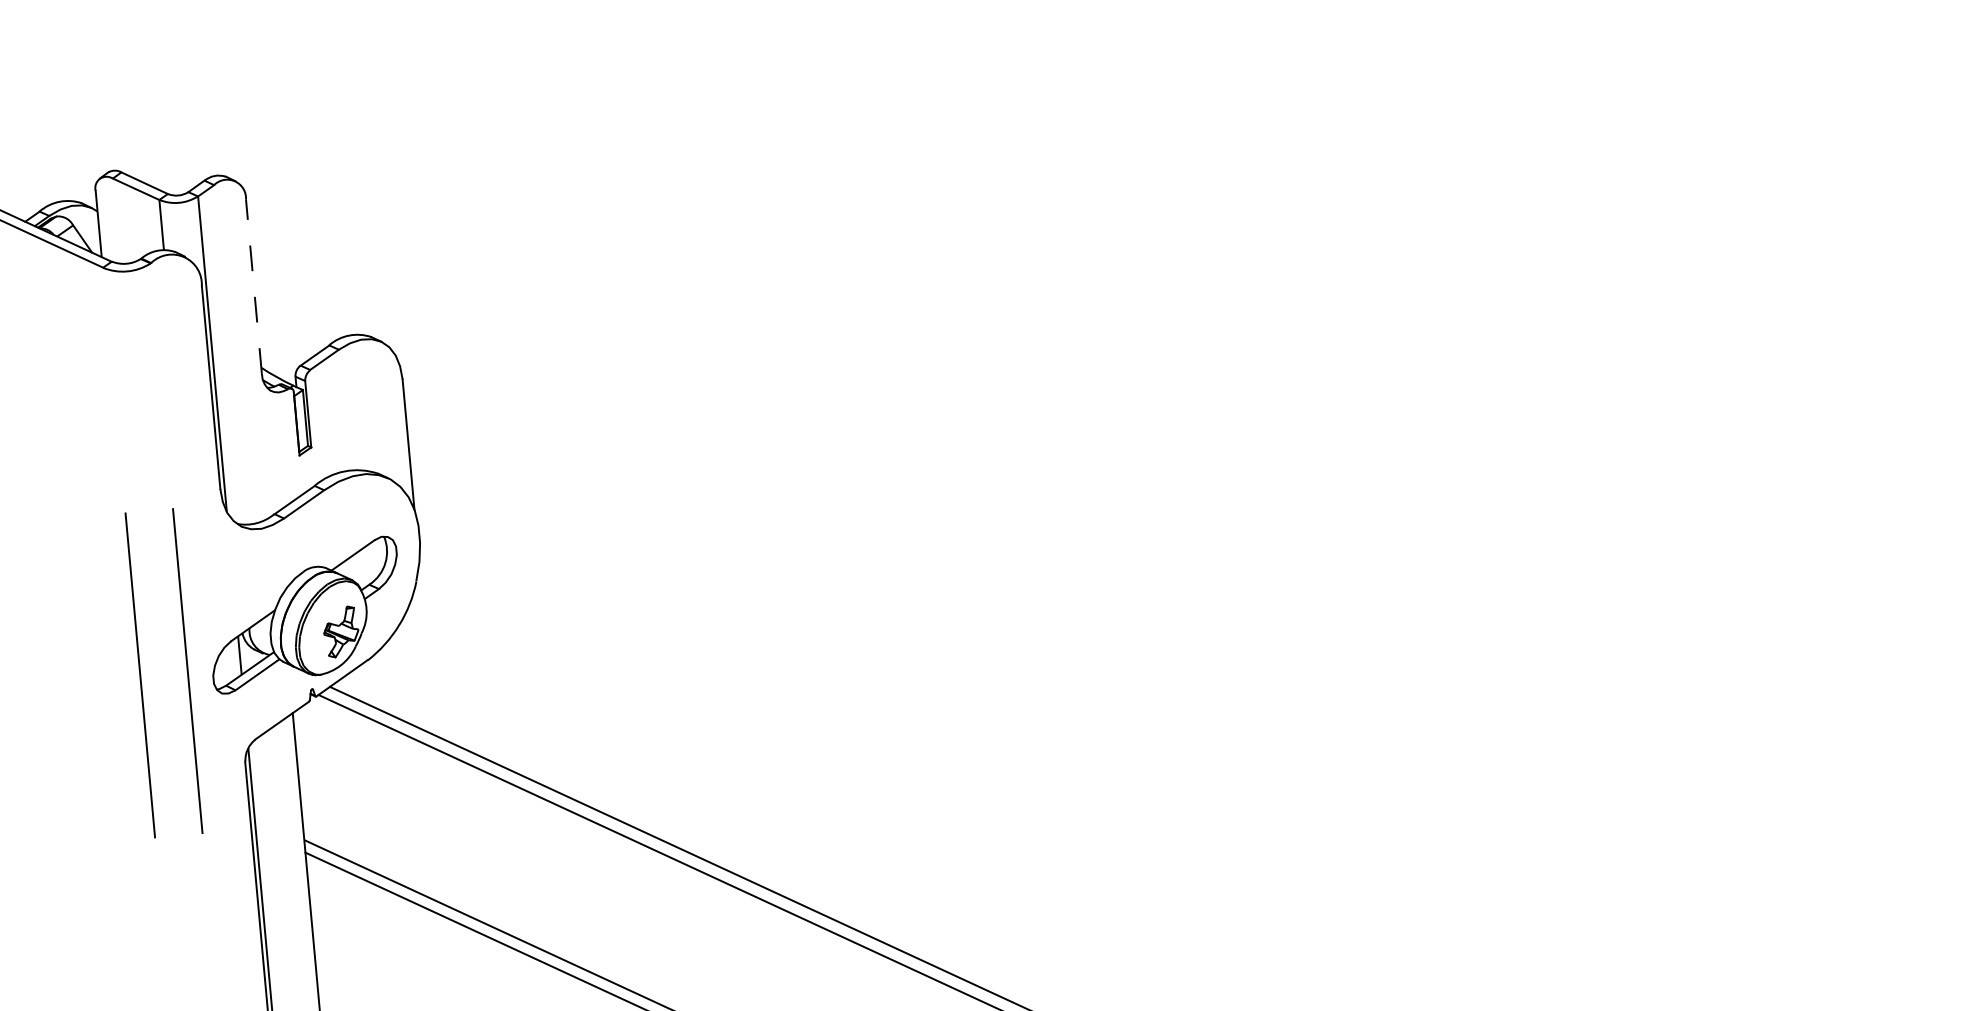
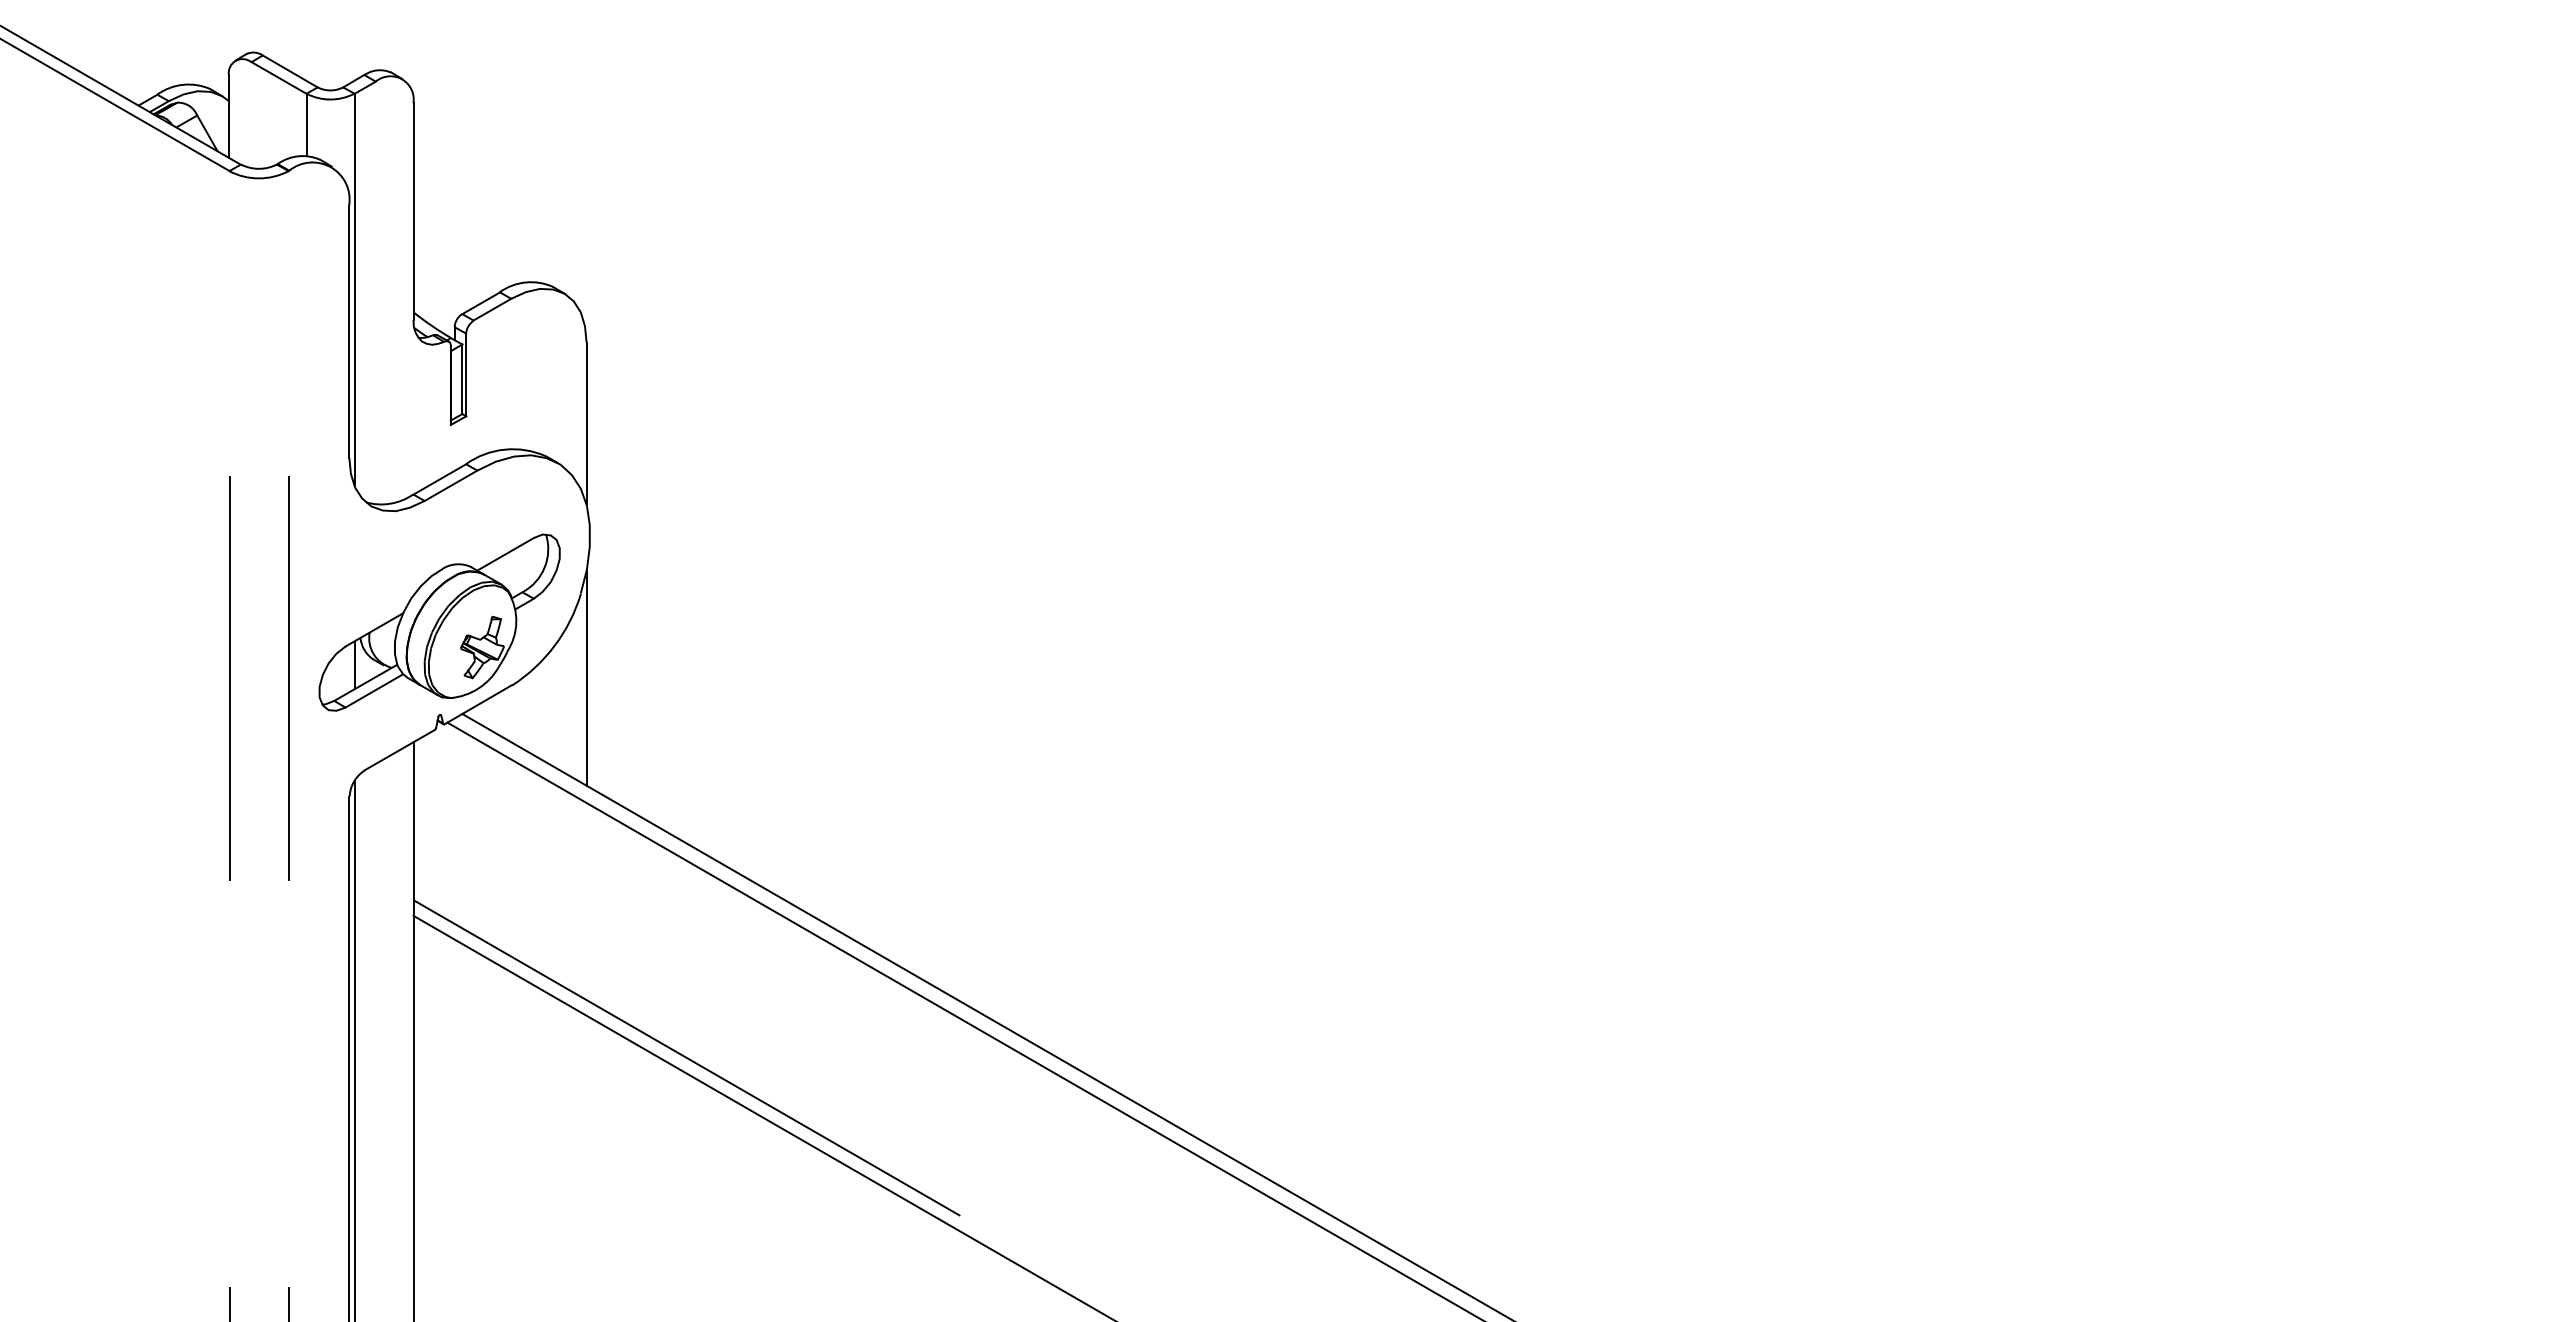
line: (253, 286) -> (413, 211), dashed -> solid
line: (427, 649) -> (586, 678), added

